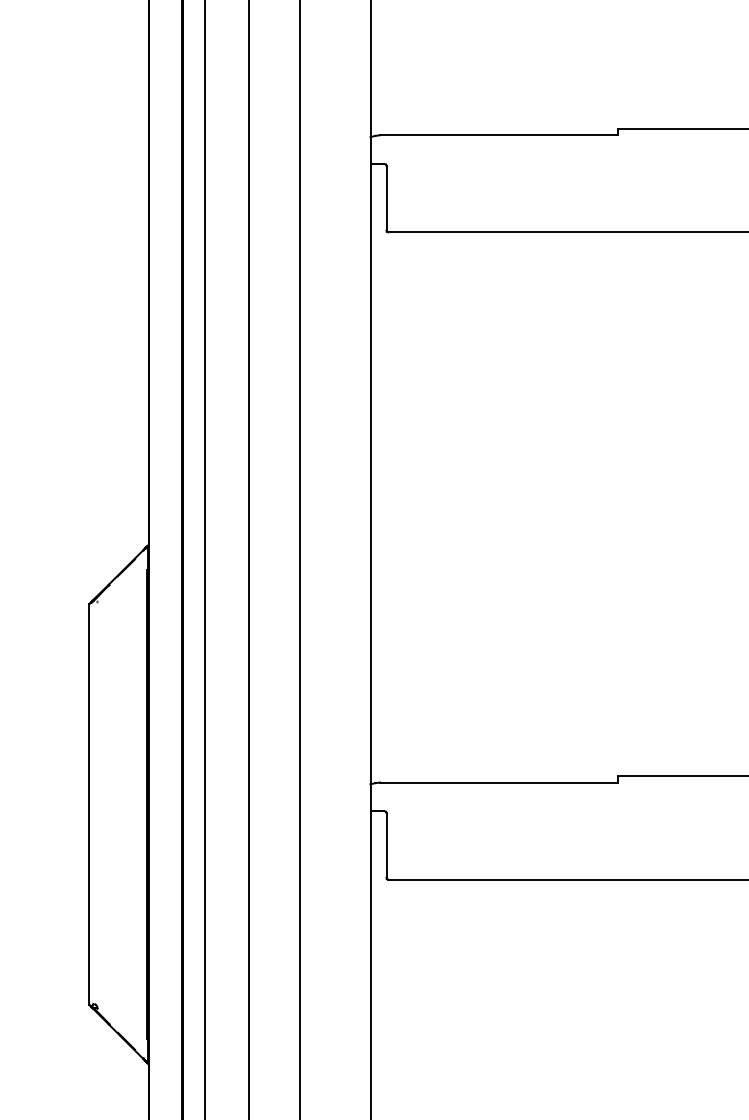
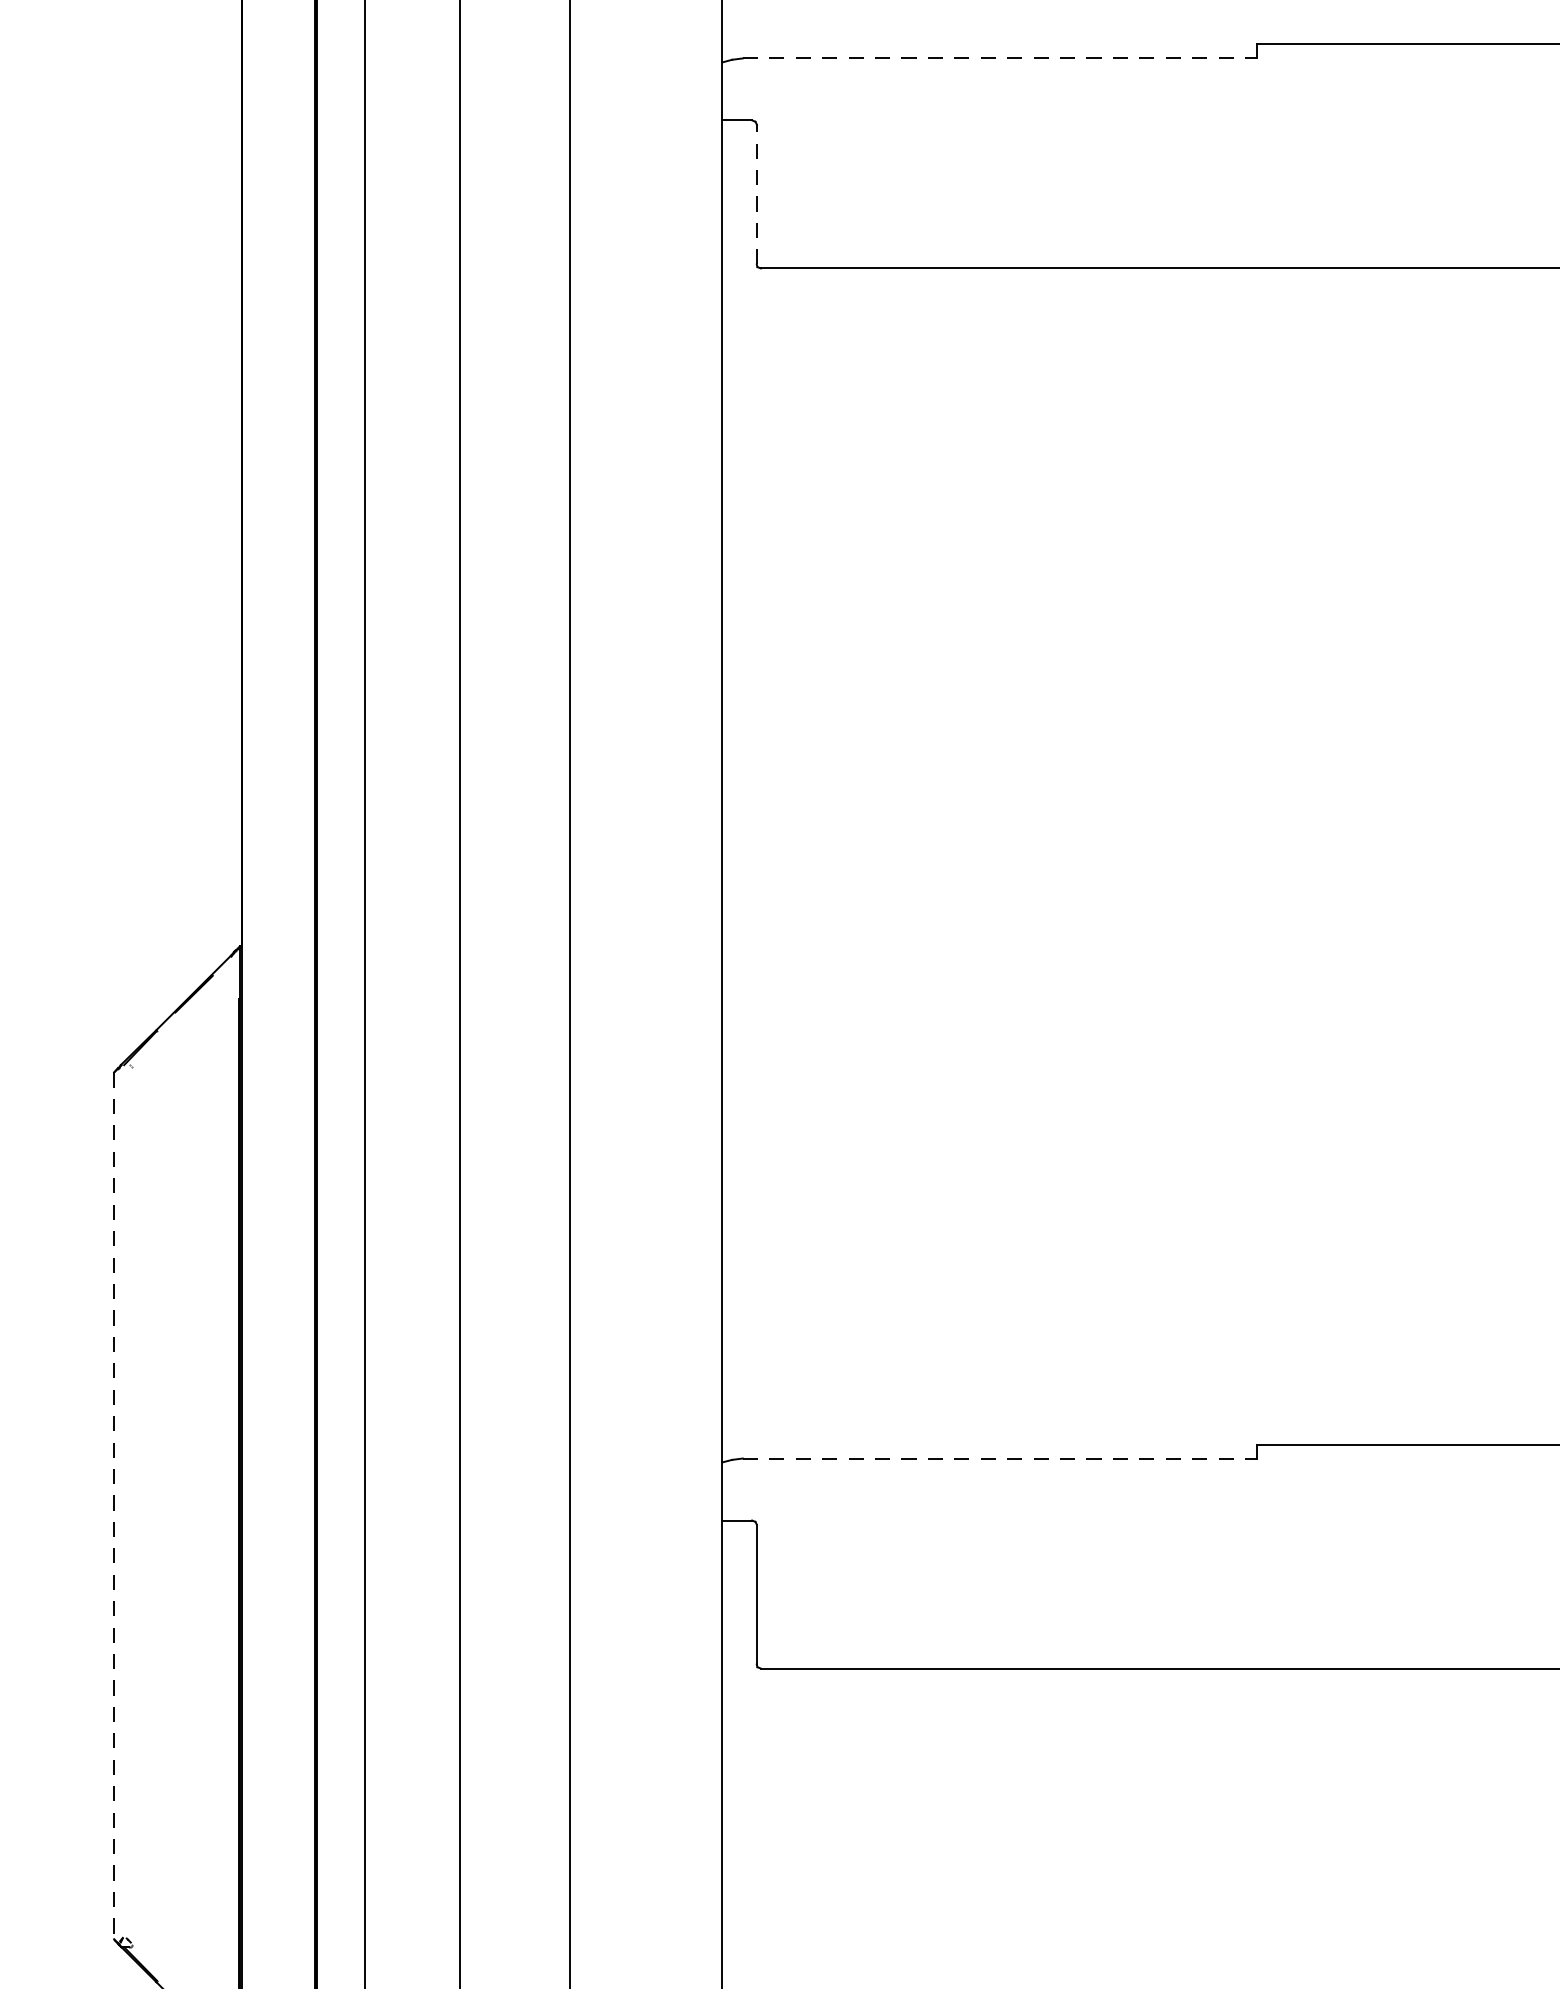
line: (498, 135) -> (999, 58), solid -> dashed
line: (386, 197) -> (756, 192), solid -> dashed
line: (498, 782) -> (999, 1458), solid -> dashed
line: (89, 804) -> (114, 1506), solid -> dashed

